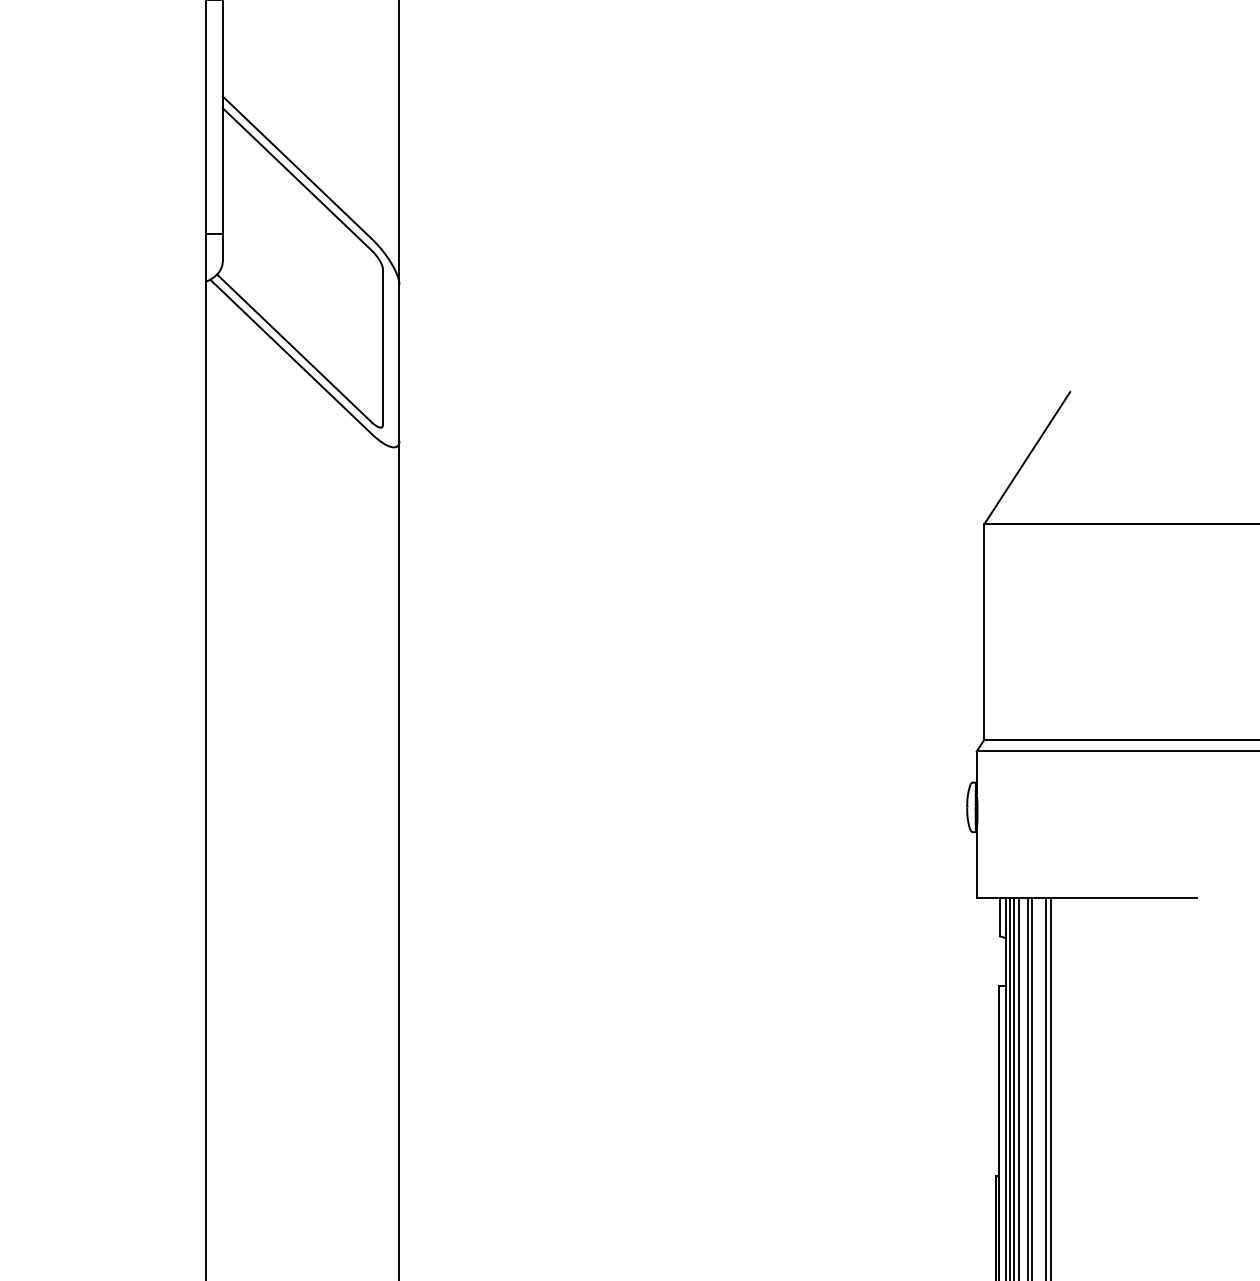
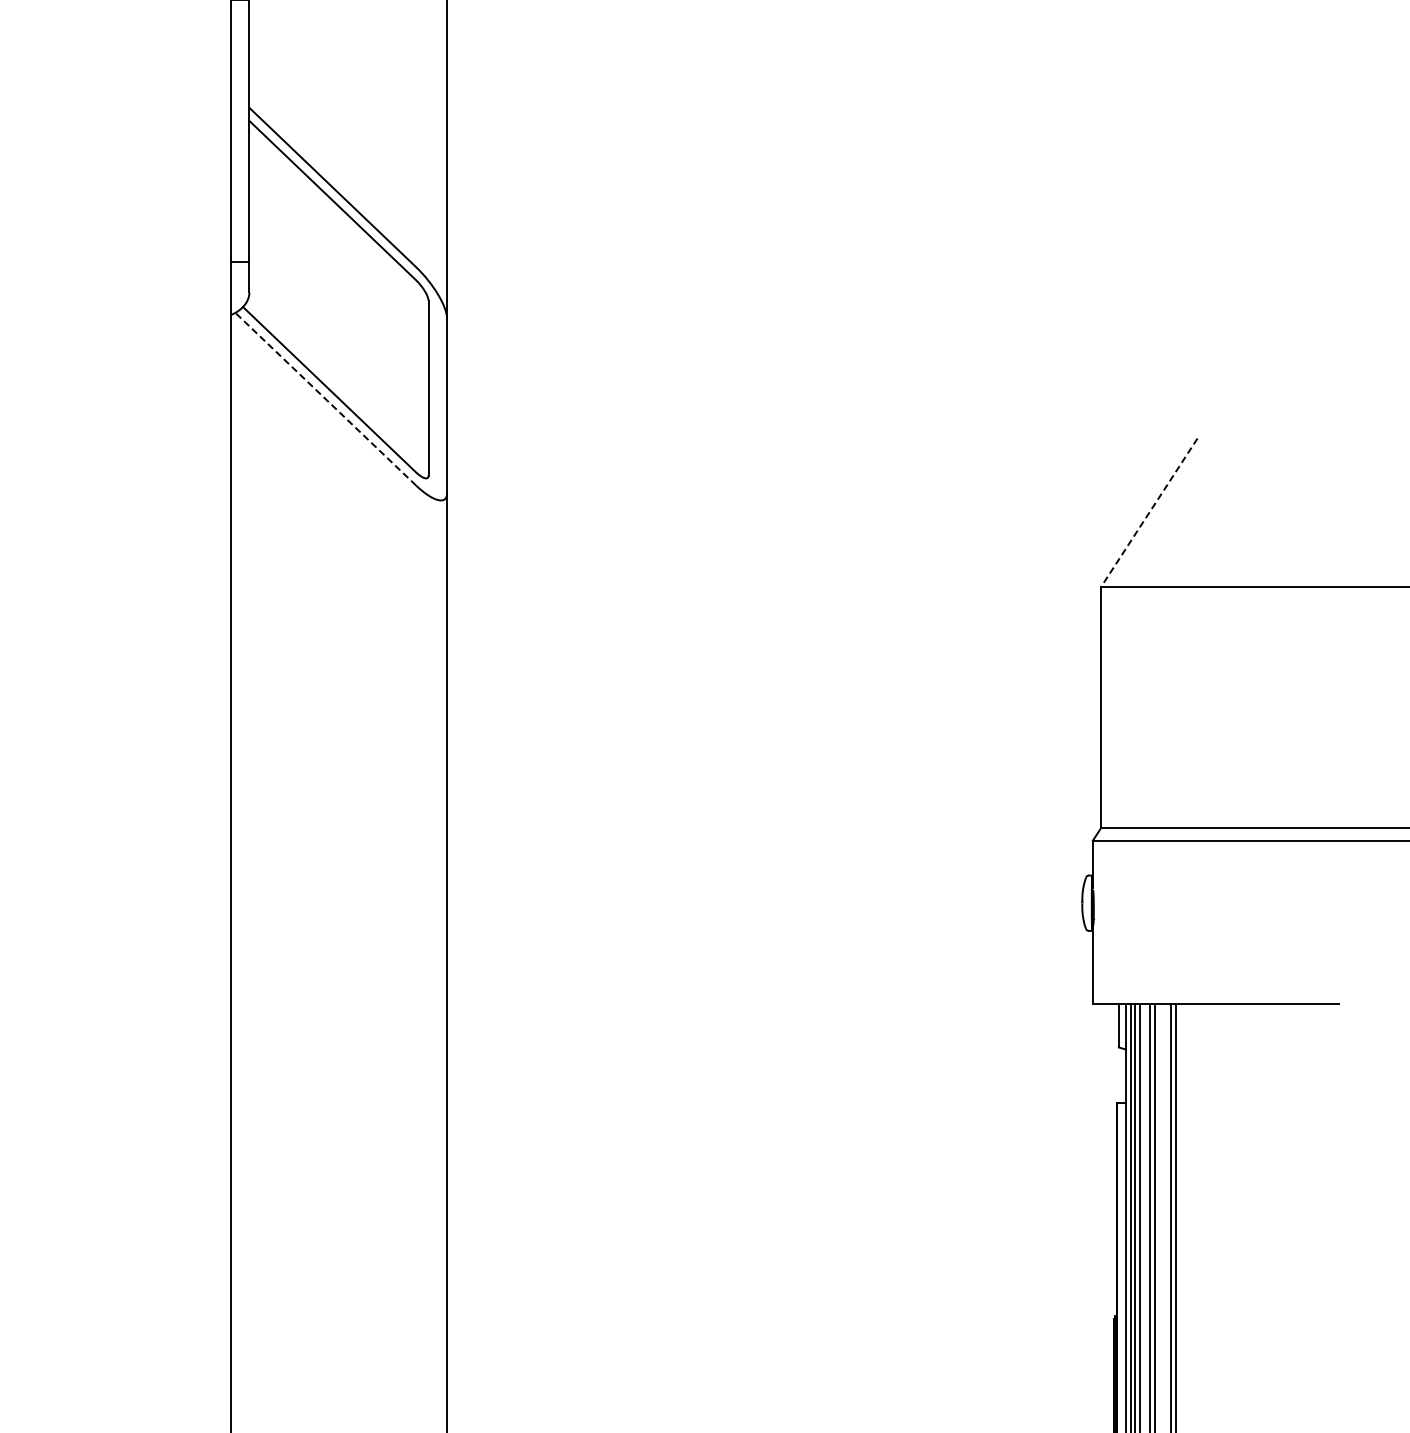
line: (290, 356) -> (325, 398), solid -> dashed
line: (1027, 458) -> (1149, 512), solid -> dashed

